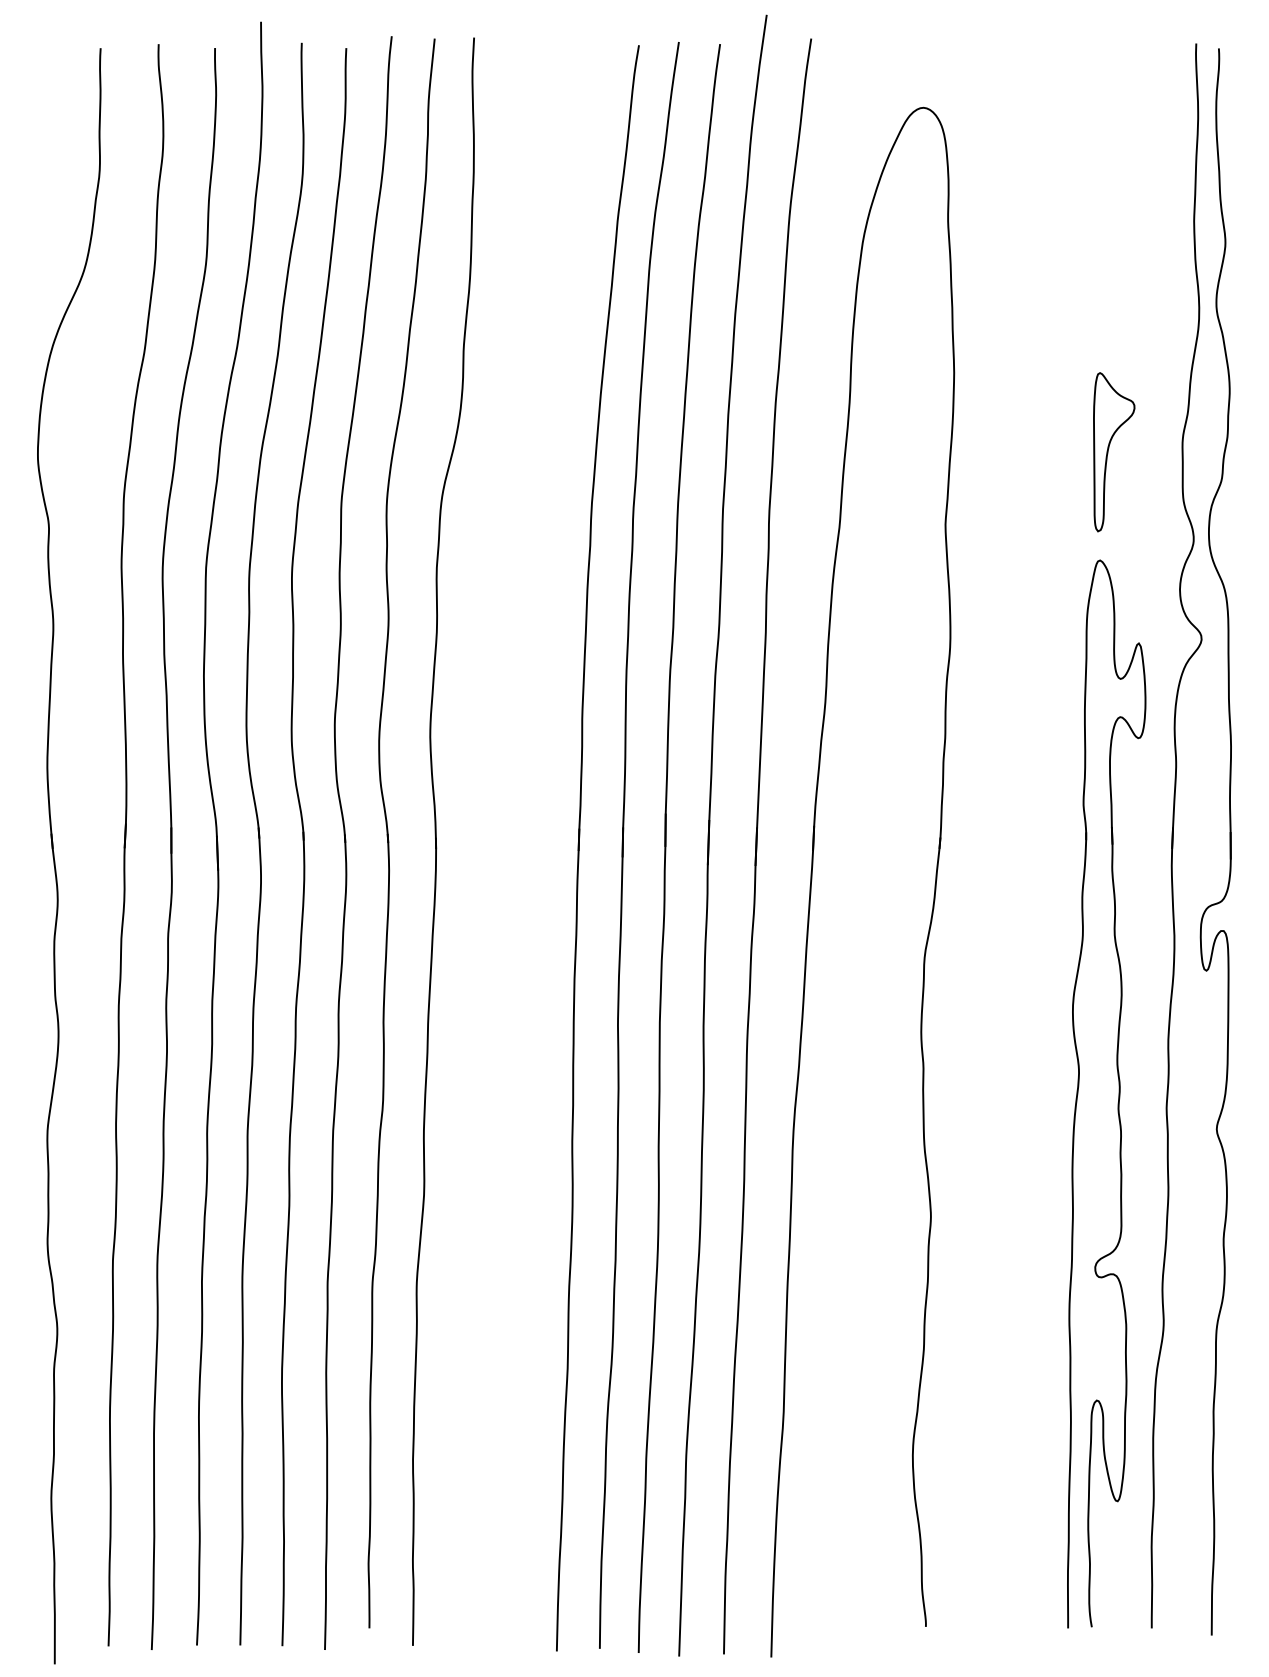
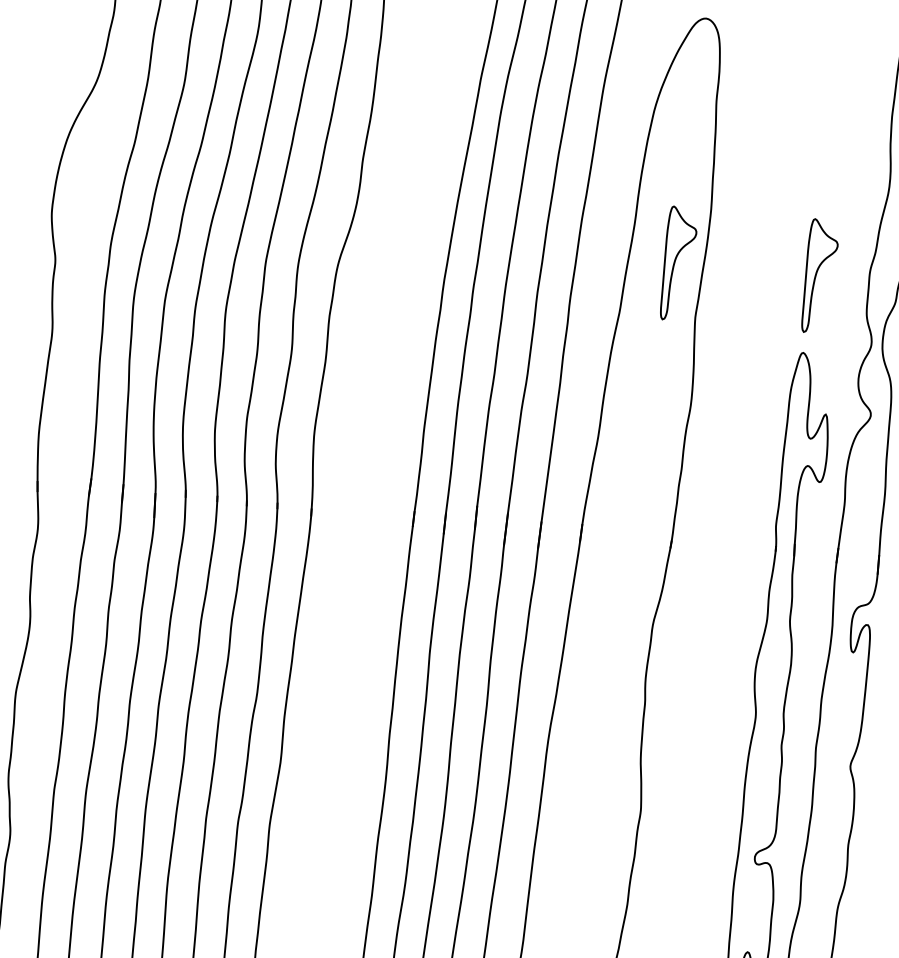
part: (916, 452) -> (679, 264), added

